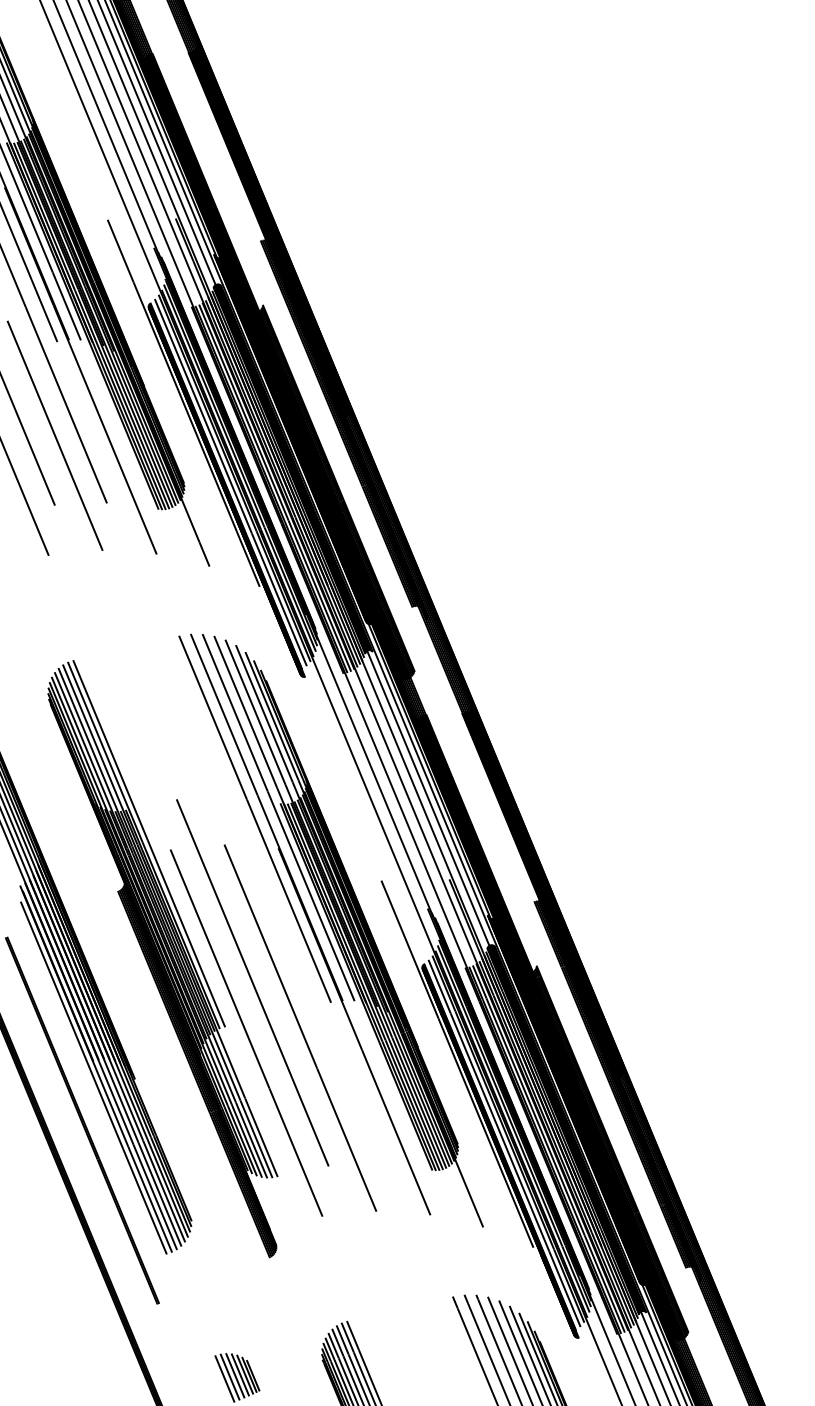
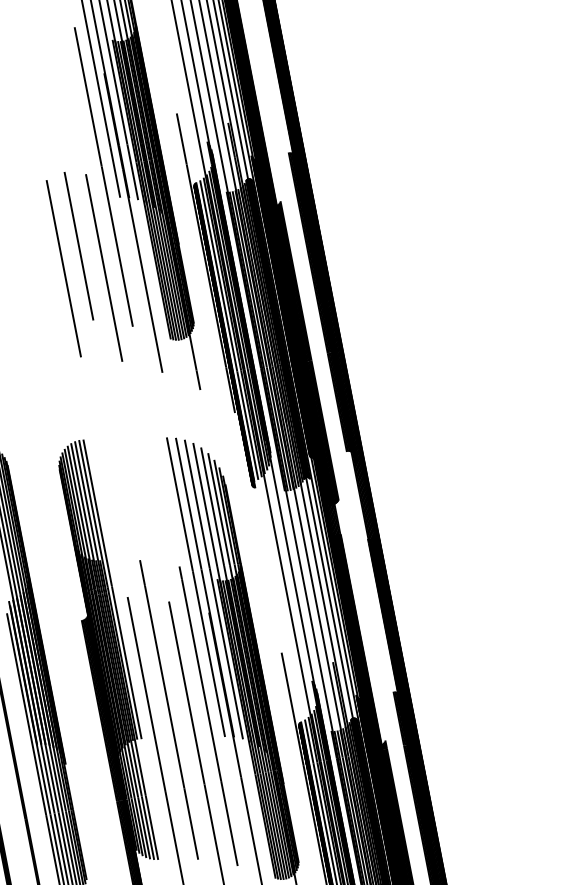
line: (304, 980) -> (208, 716), added

